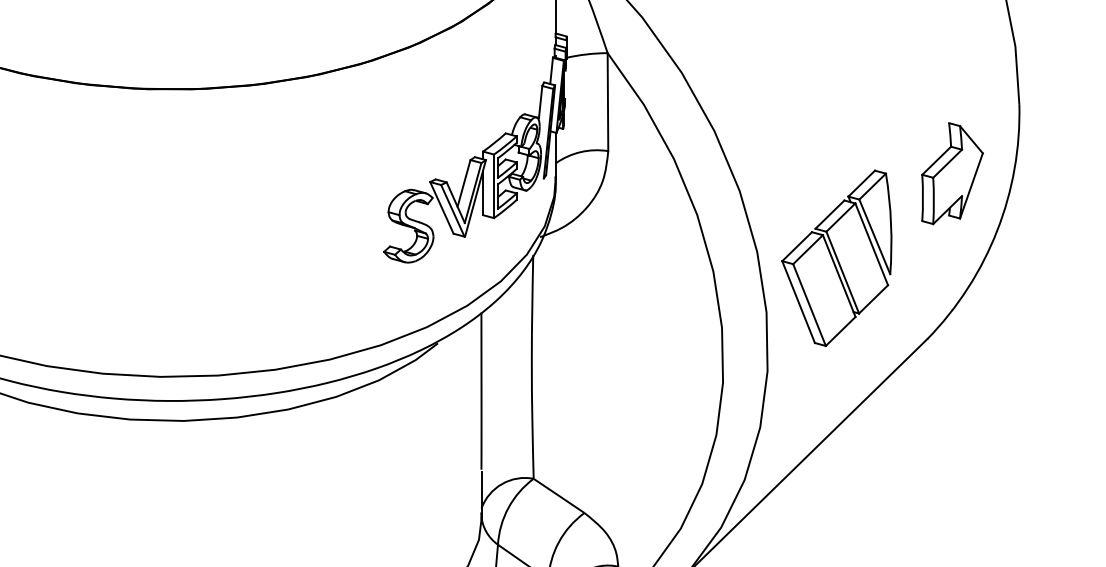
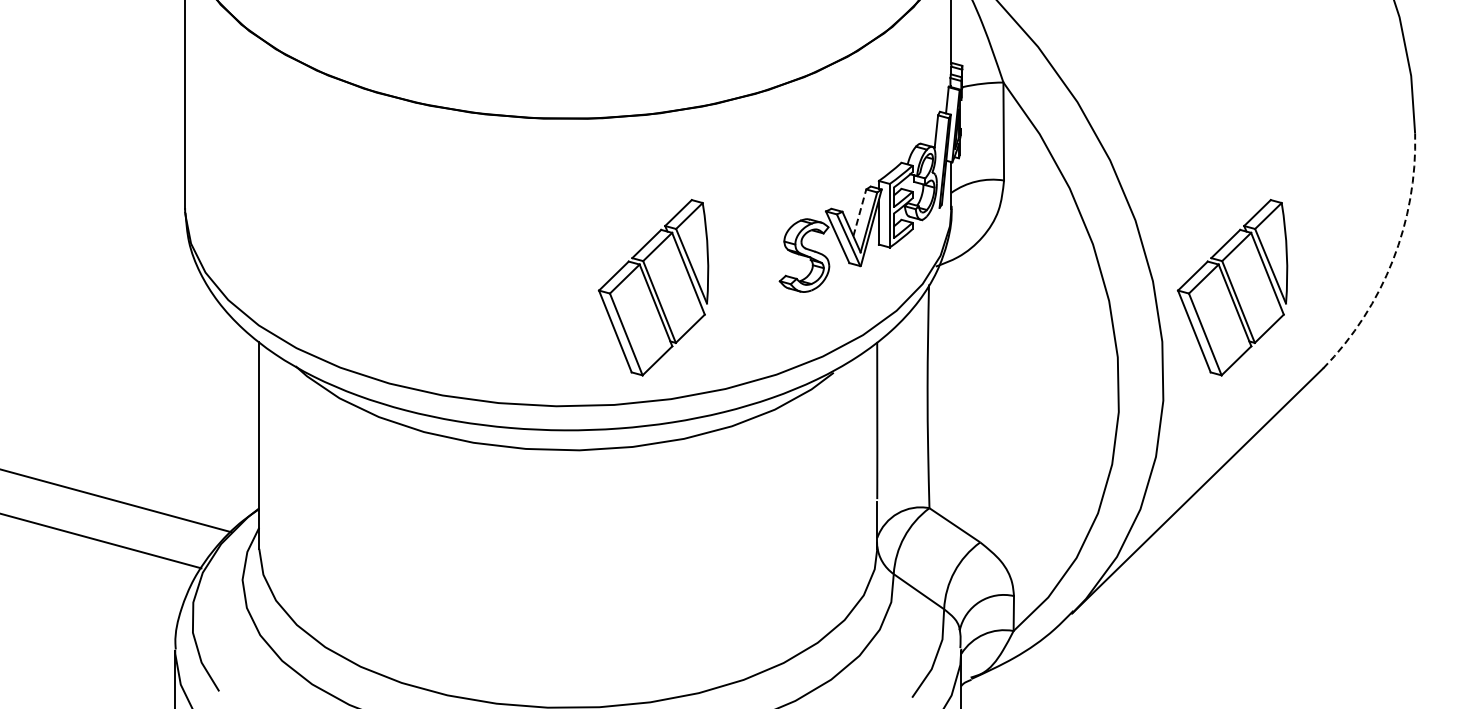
part: (952, 173) -> (1348, 202), removed
line: (463, 183) -> (859, 212), solid -> dashed
arc: (996, 231) -> (1392, 260), solid -> dashed
part: (257, 258) -> (653, 287), added

